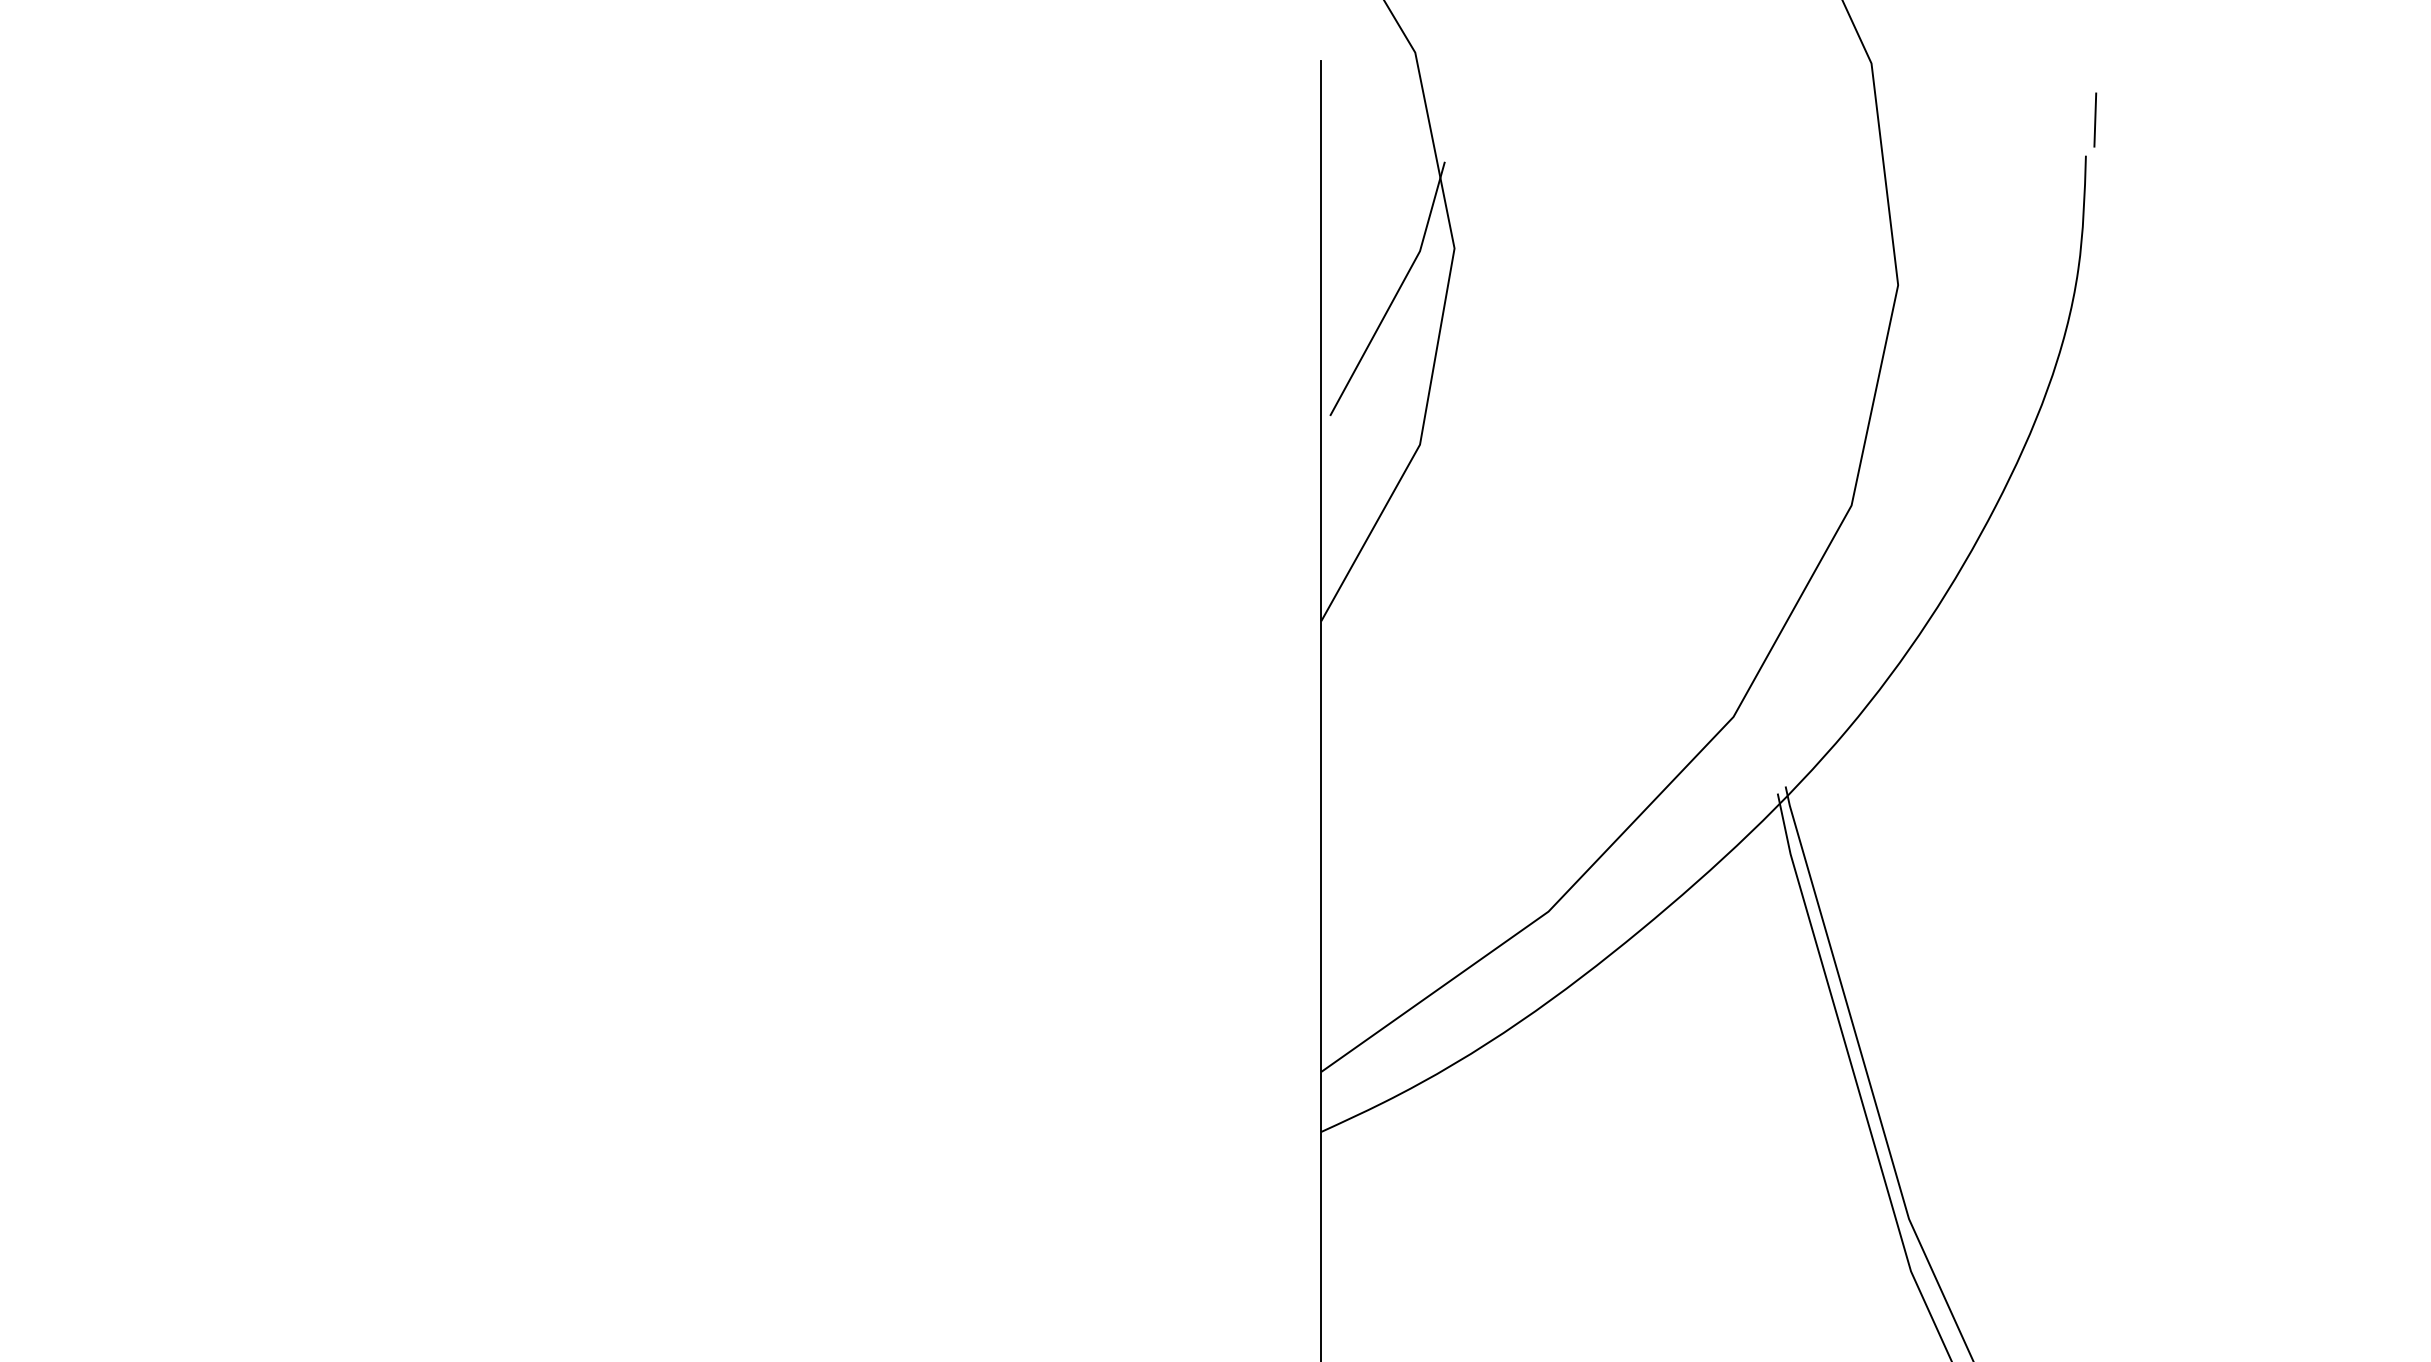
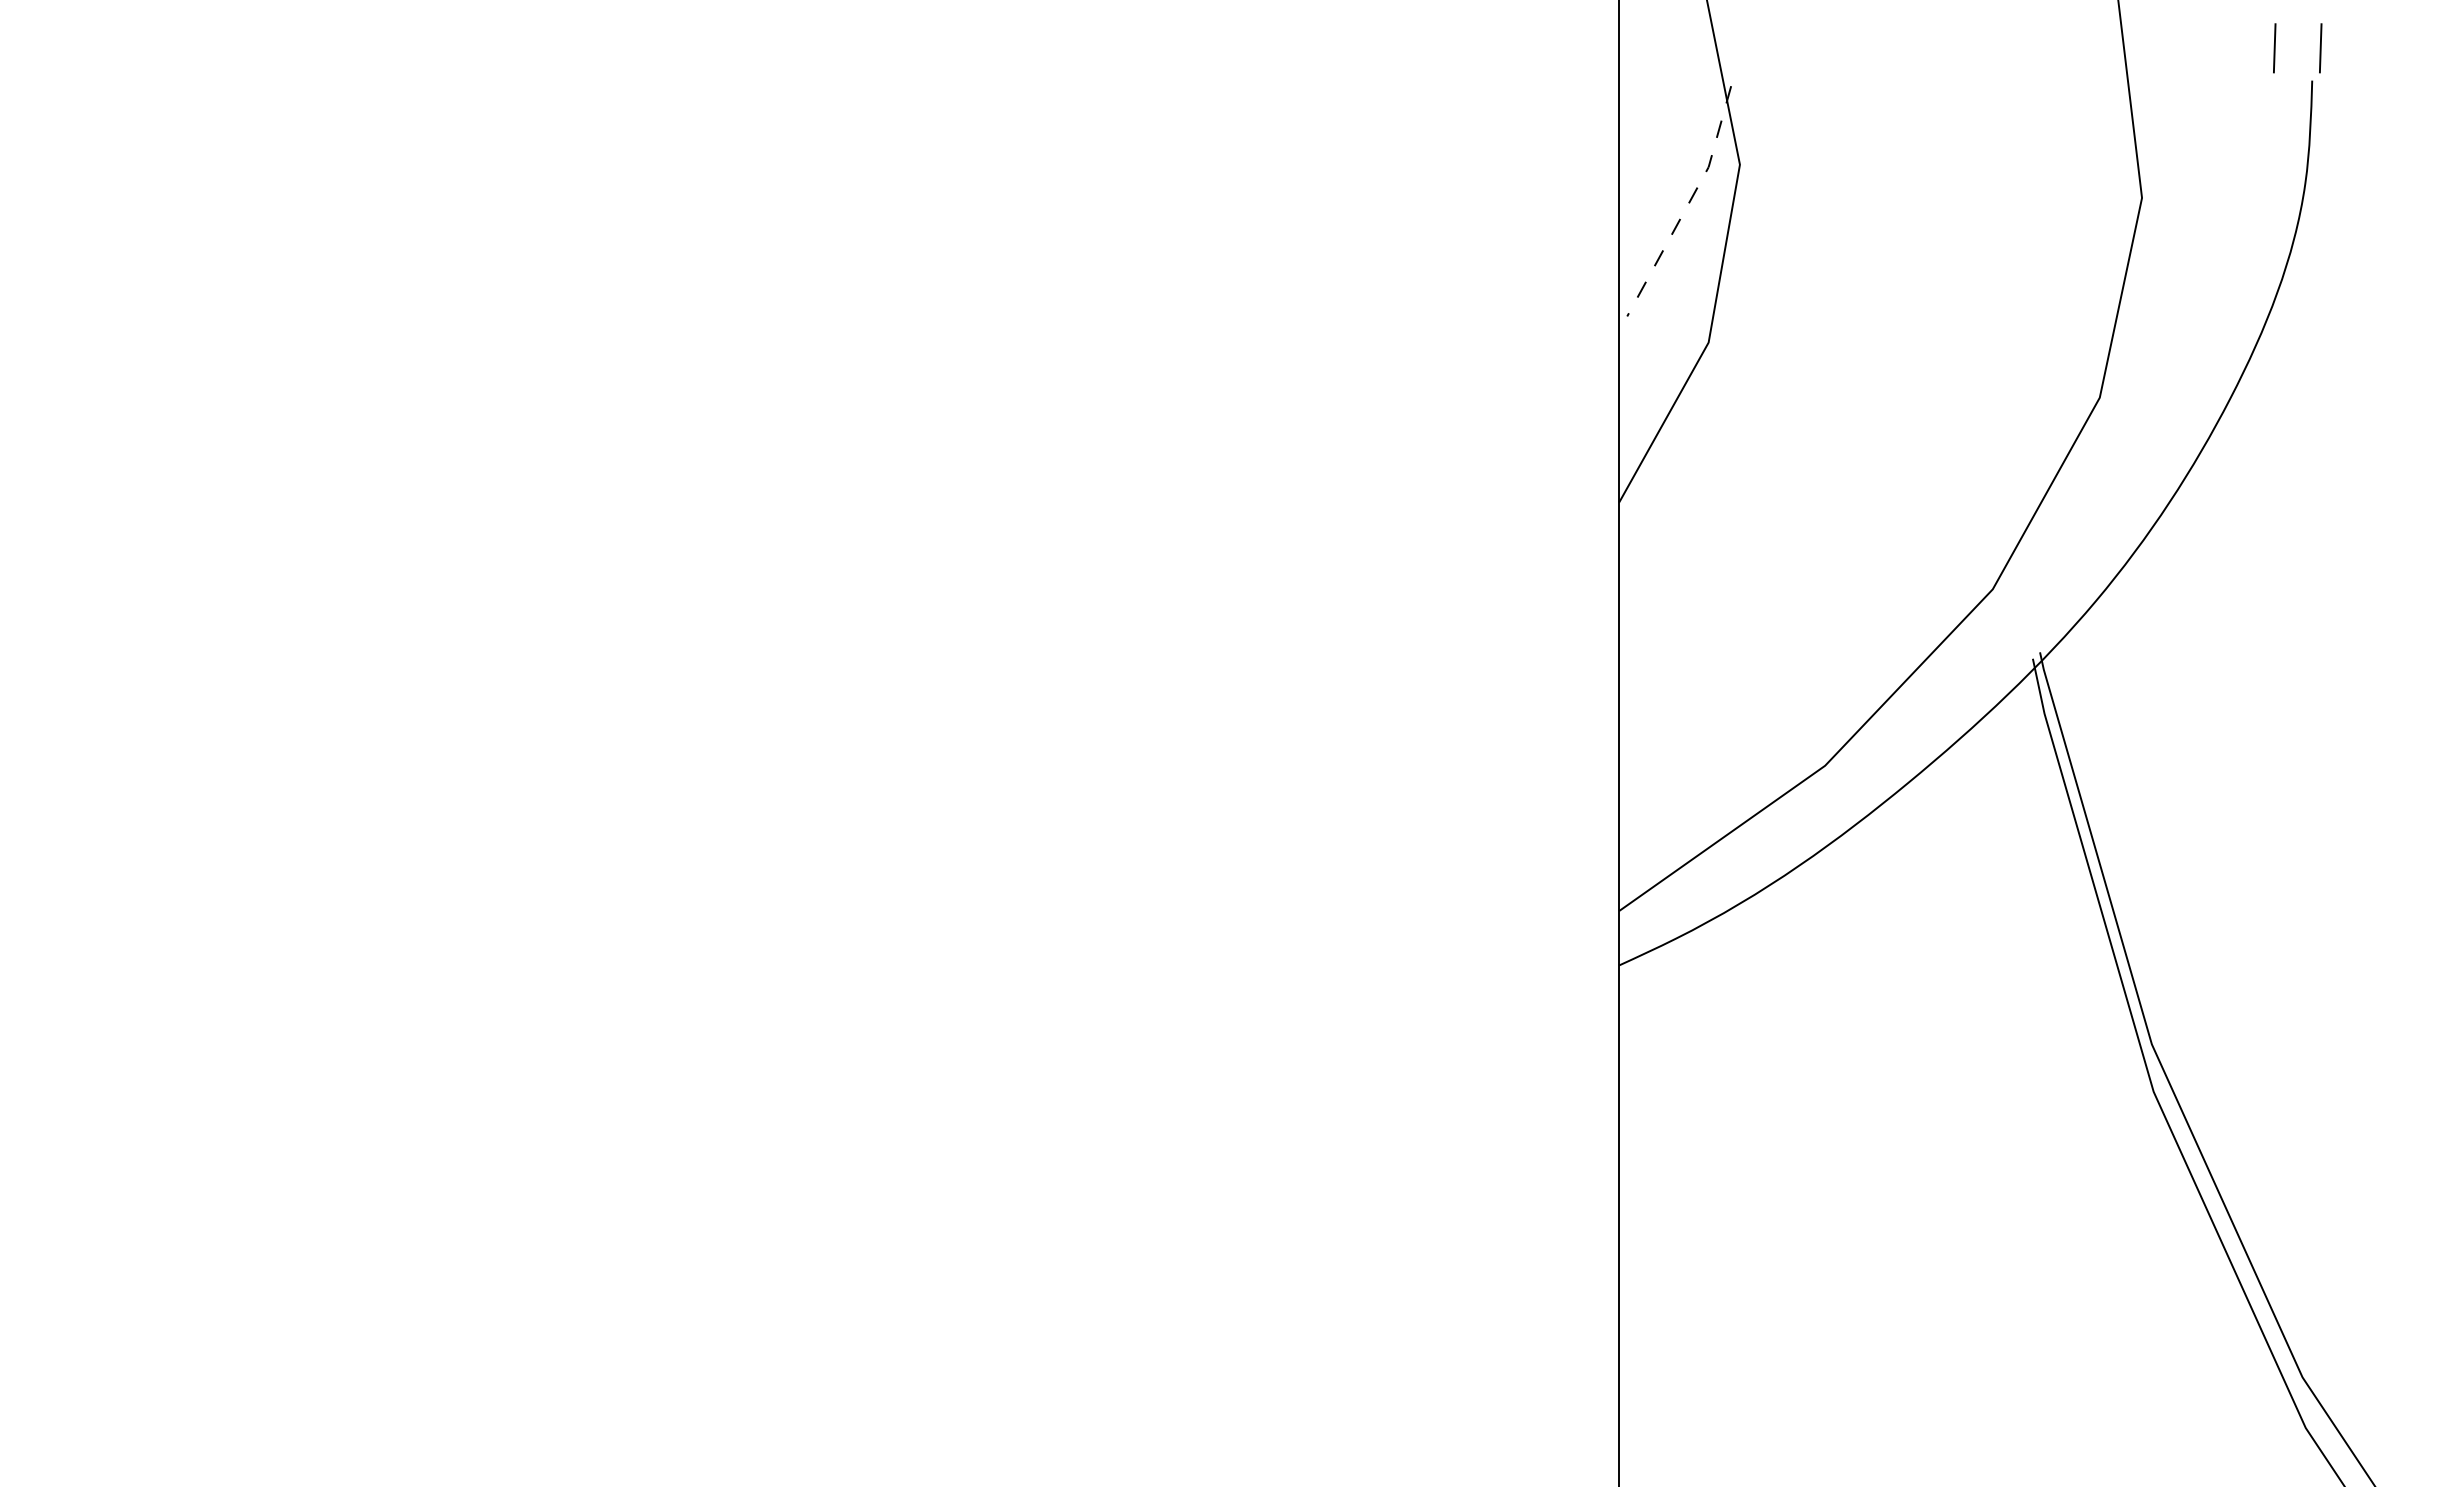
line: (2044, 120) -> (2274, 48), added
line: (1397, 292) -> (1688, 204), solid -> dashed

